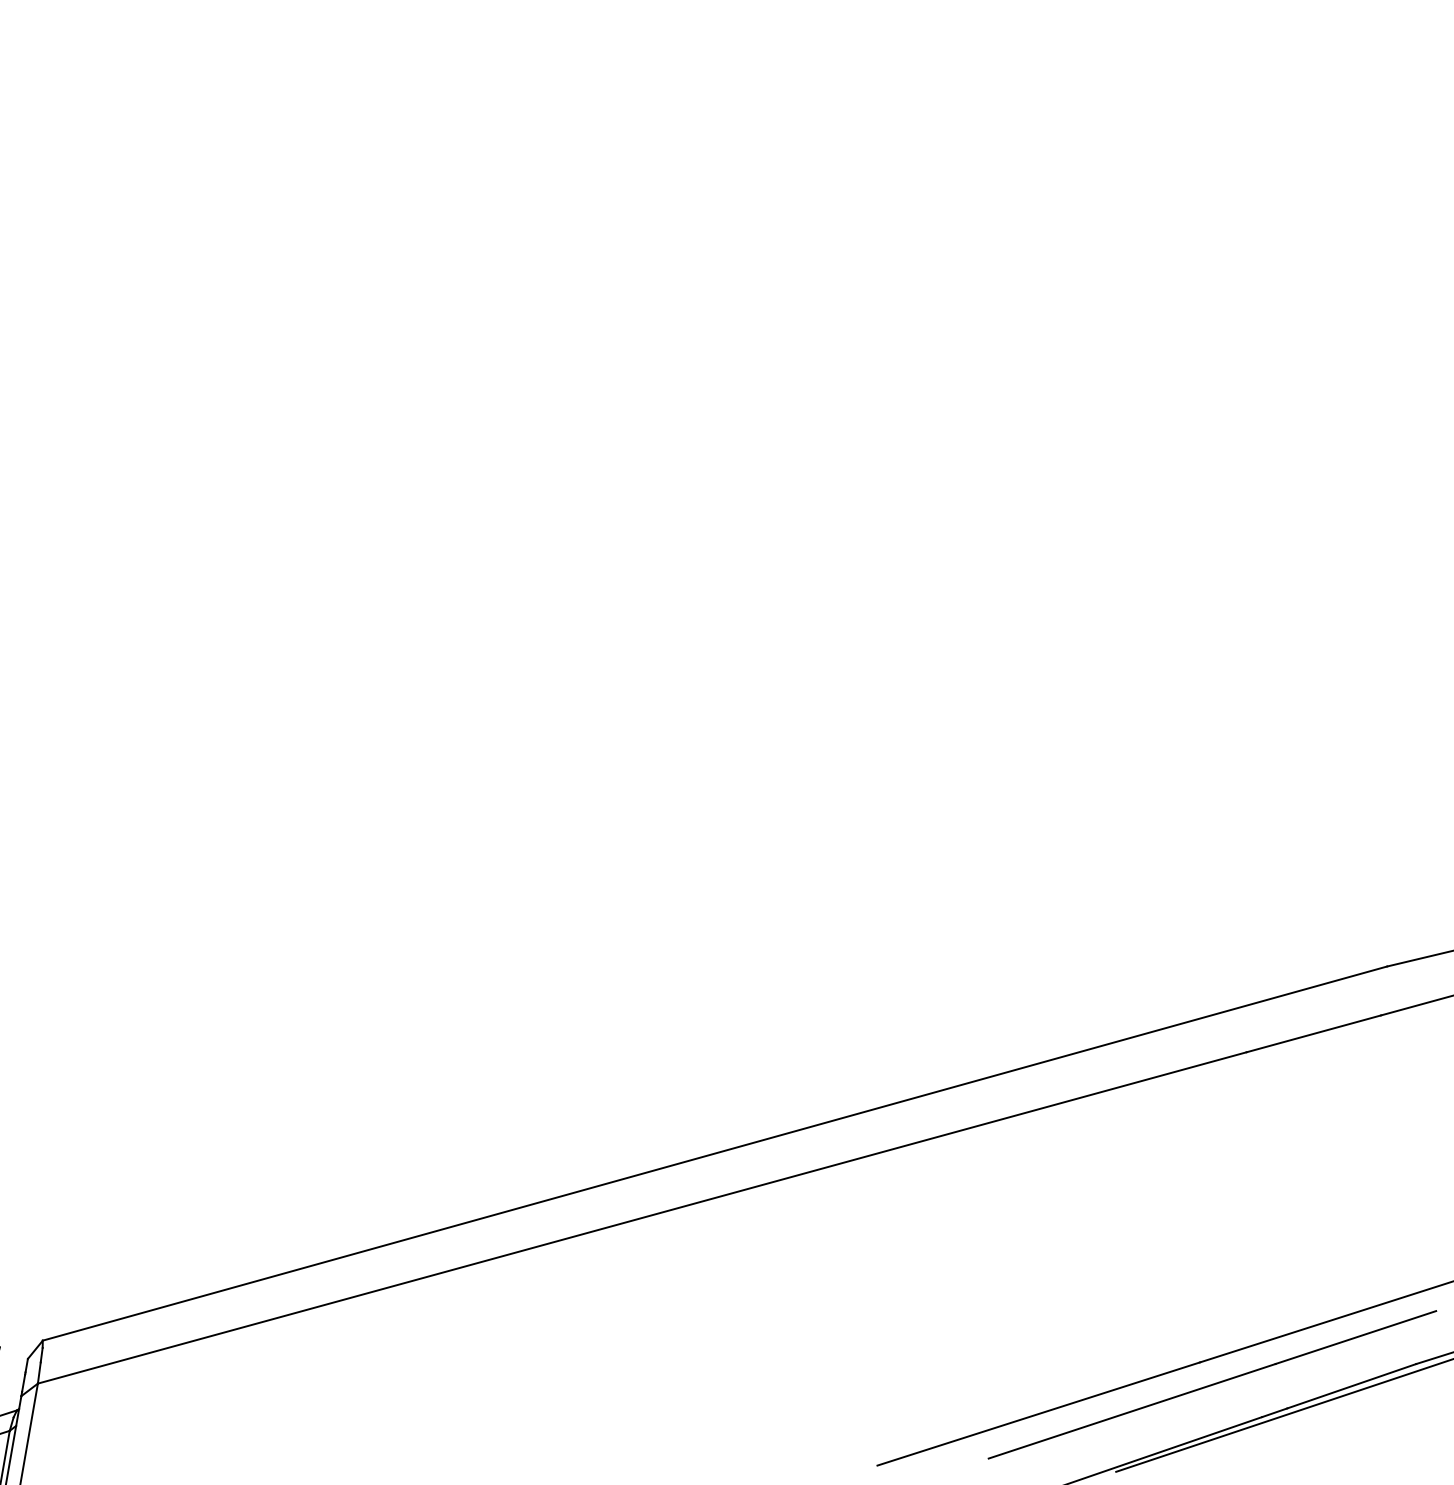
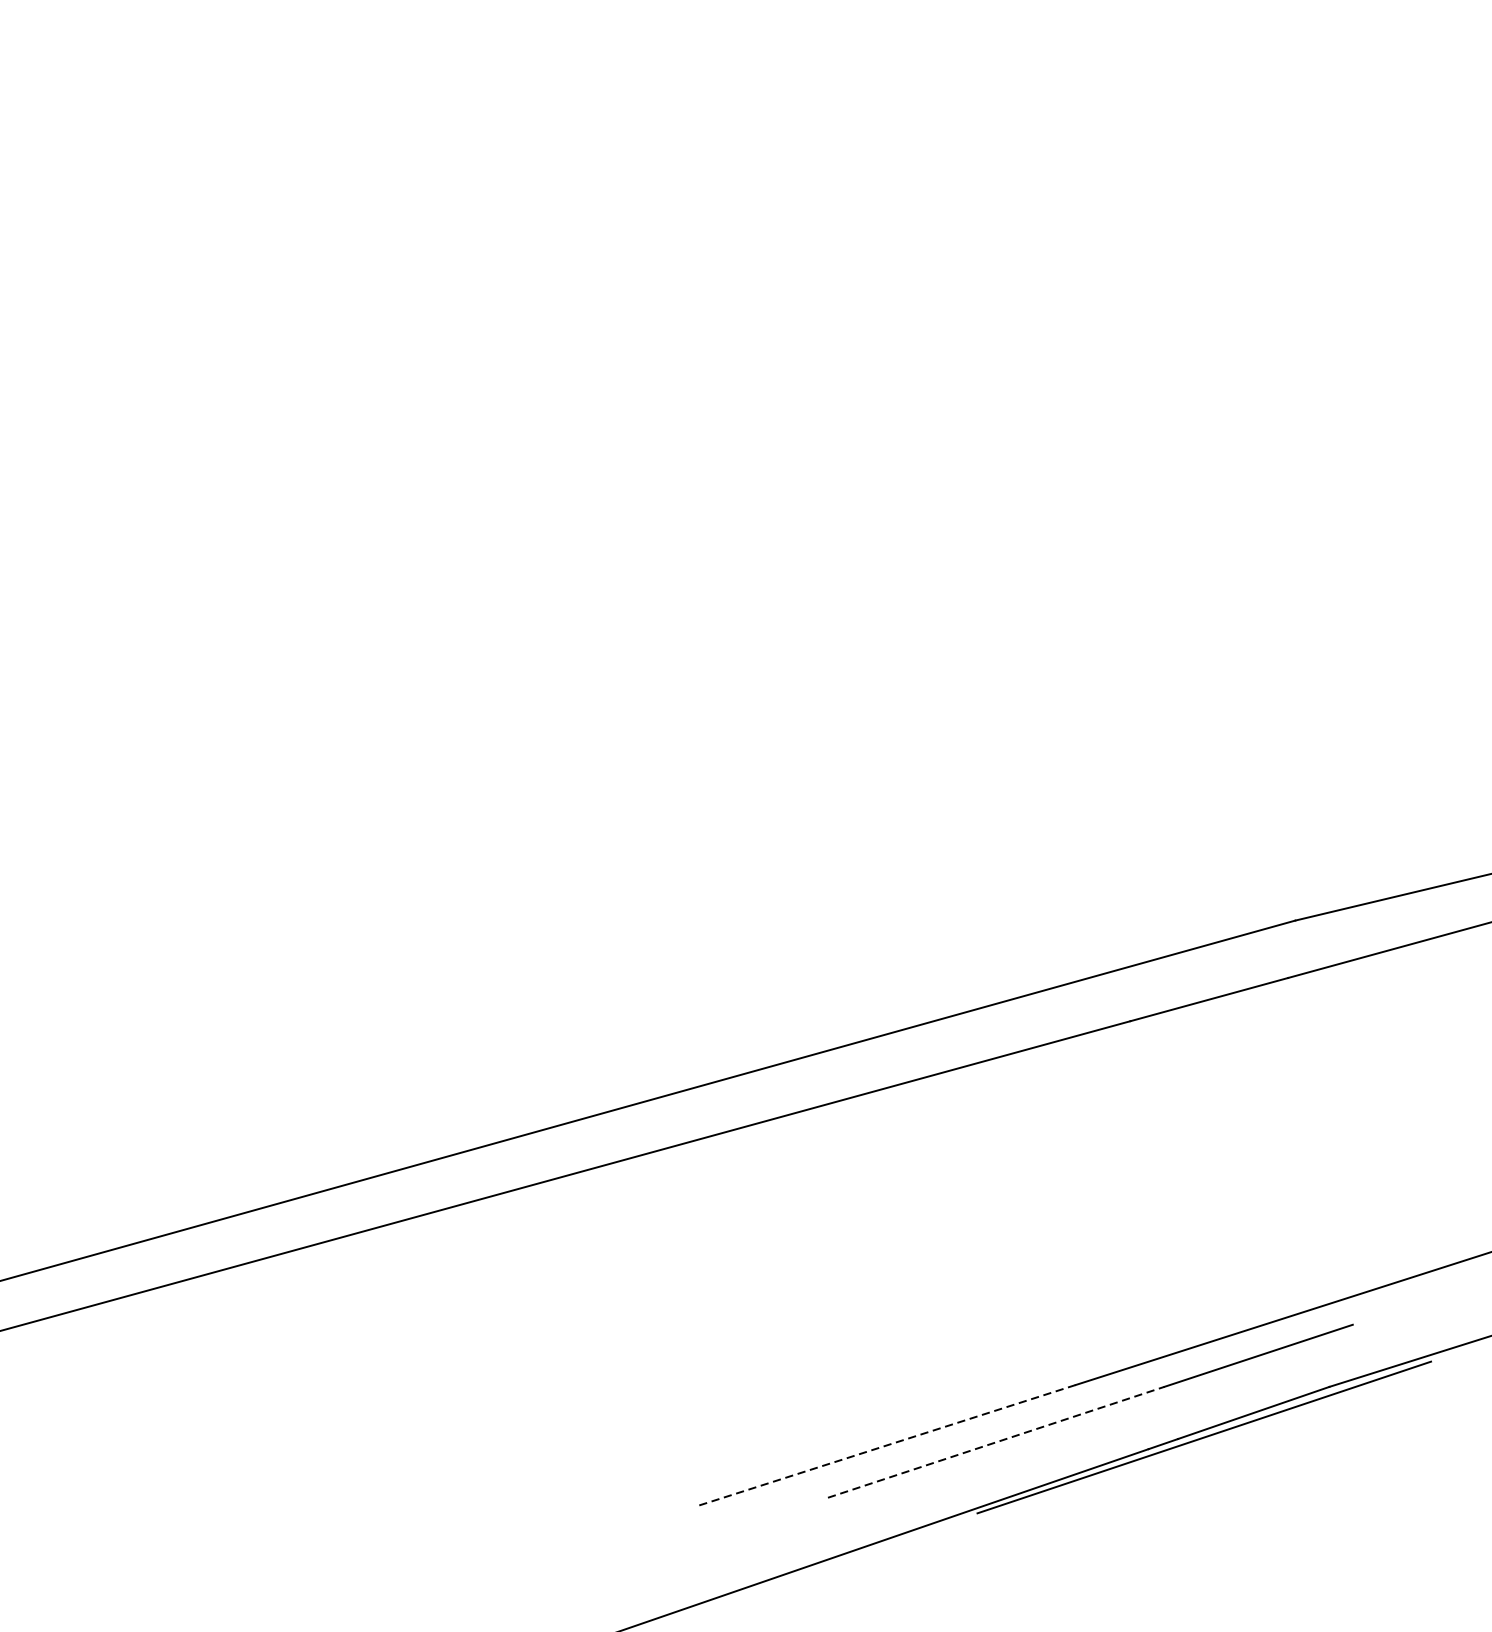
line: (1132, 1411) -> (996, 1442), solid -> dashed
line: (1038, 1414) -> (886, 1446), solid -> dashed

